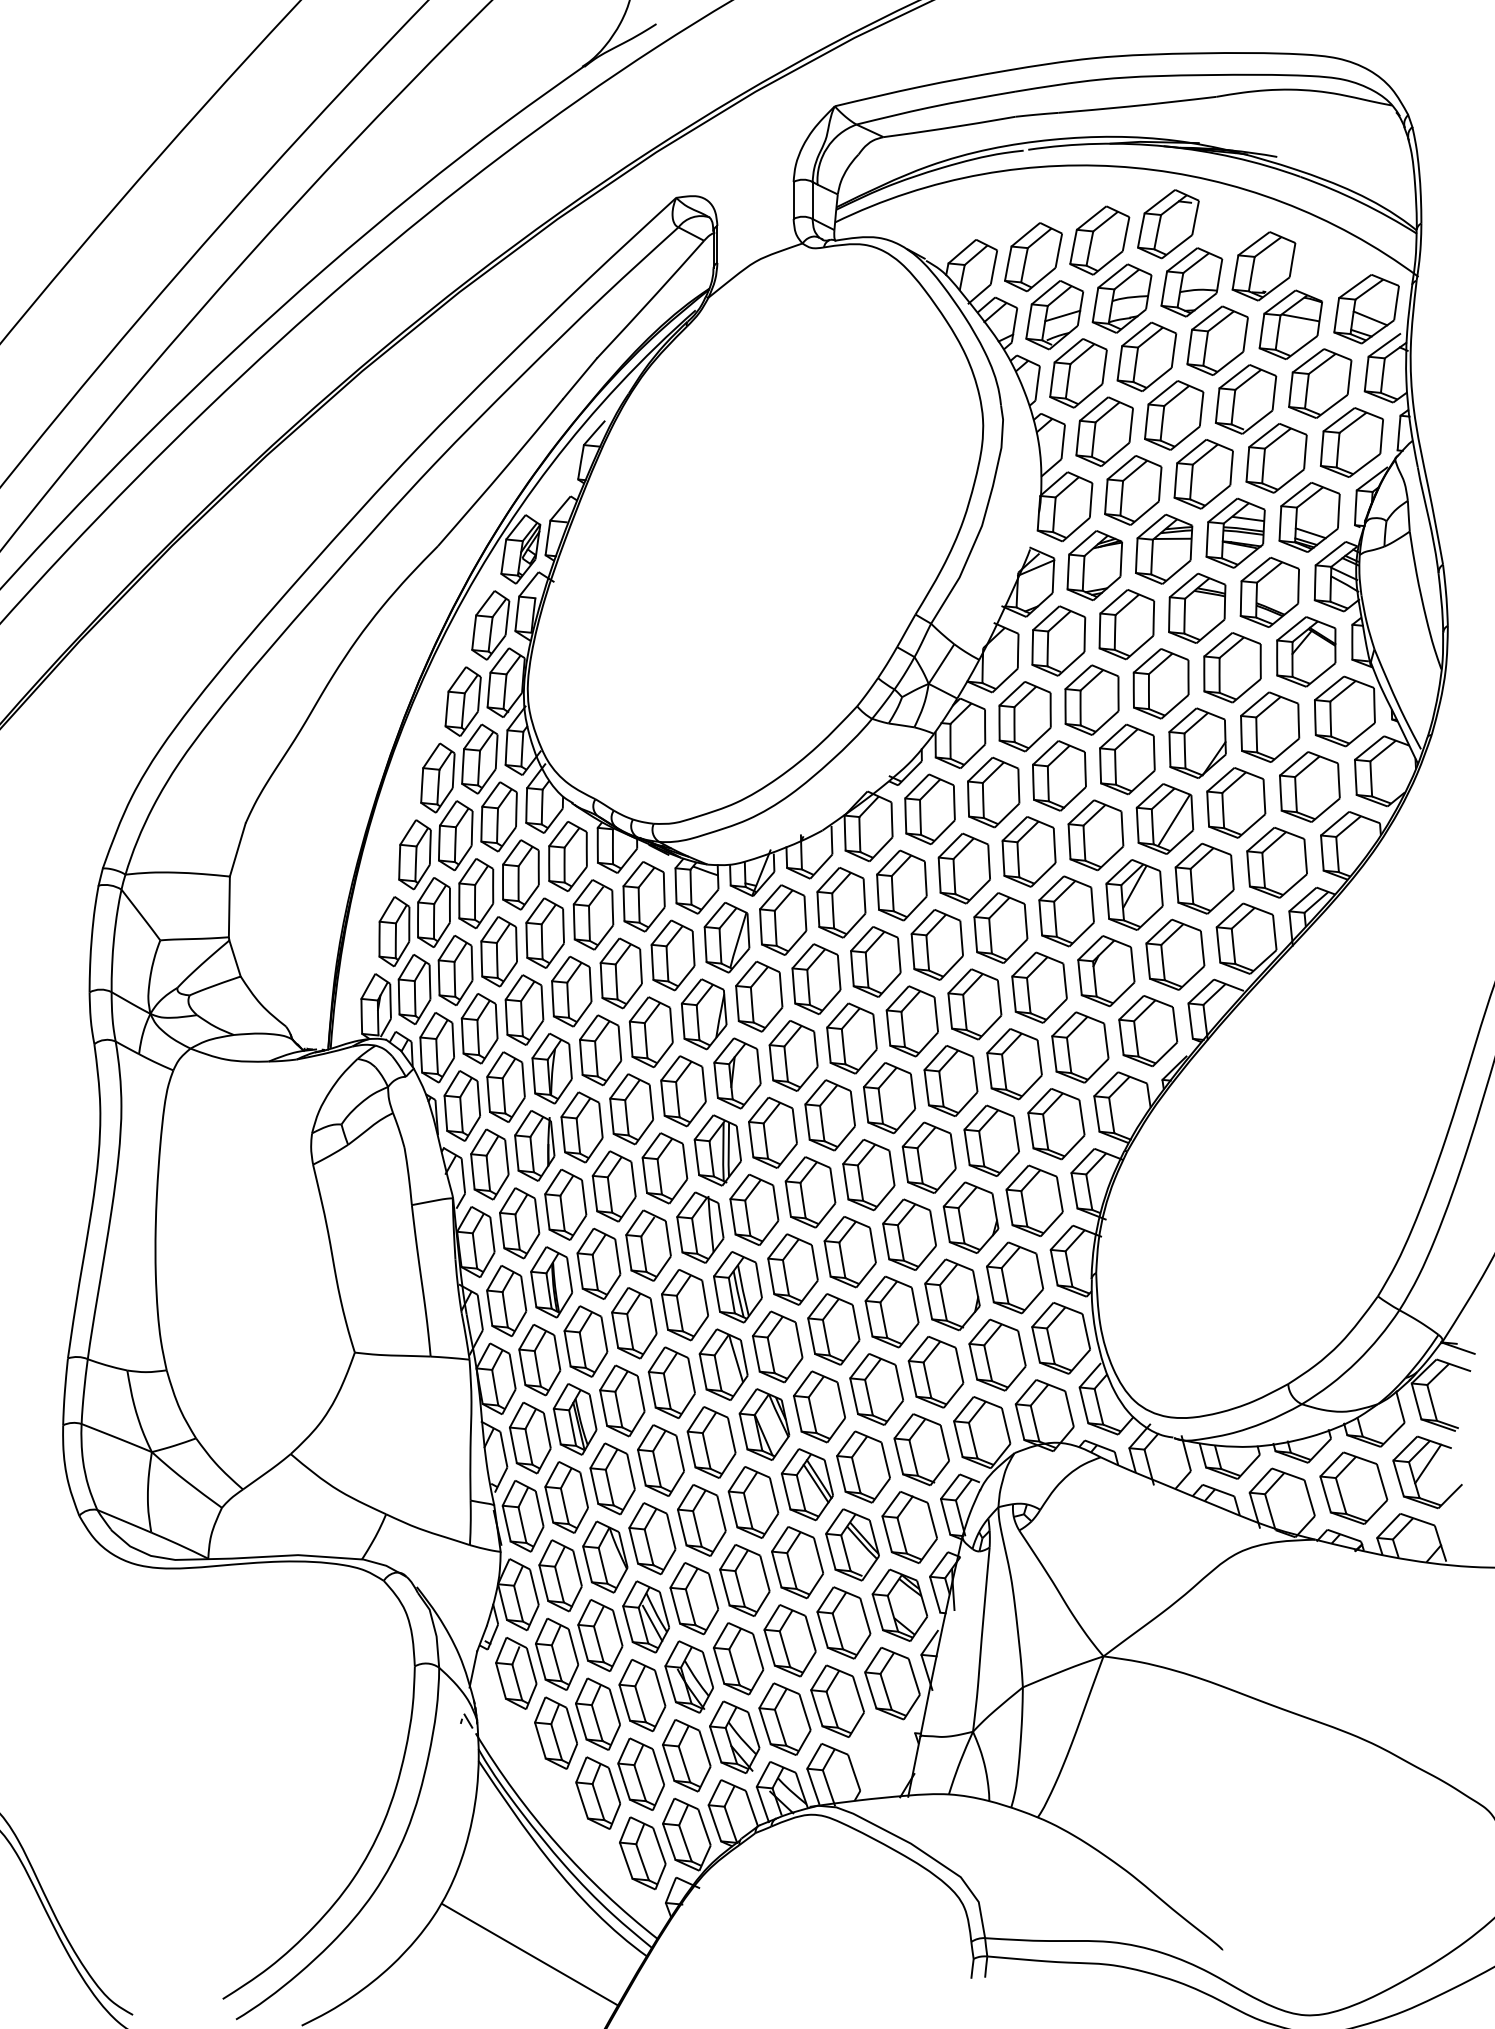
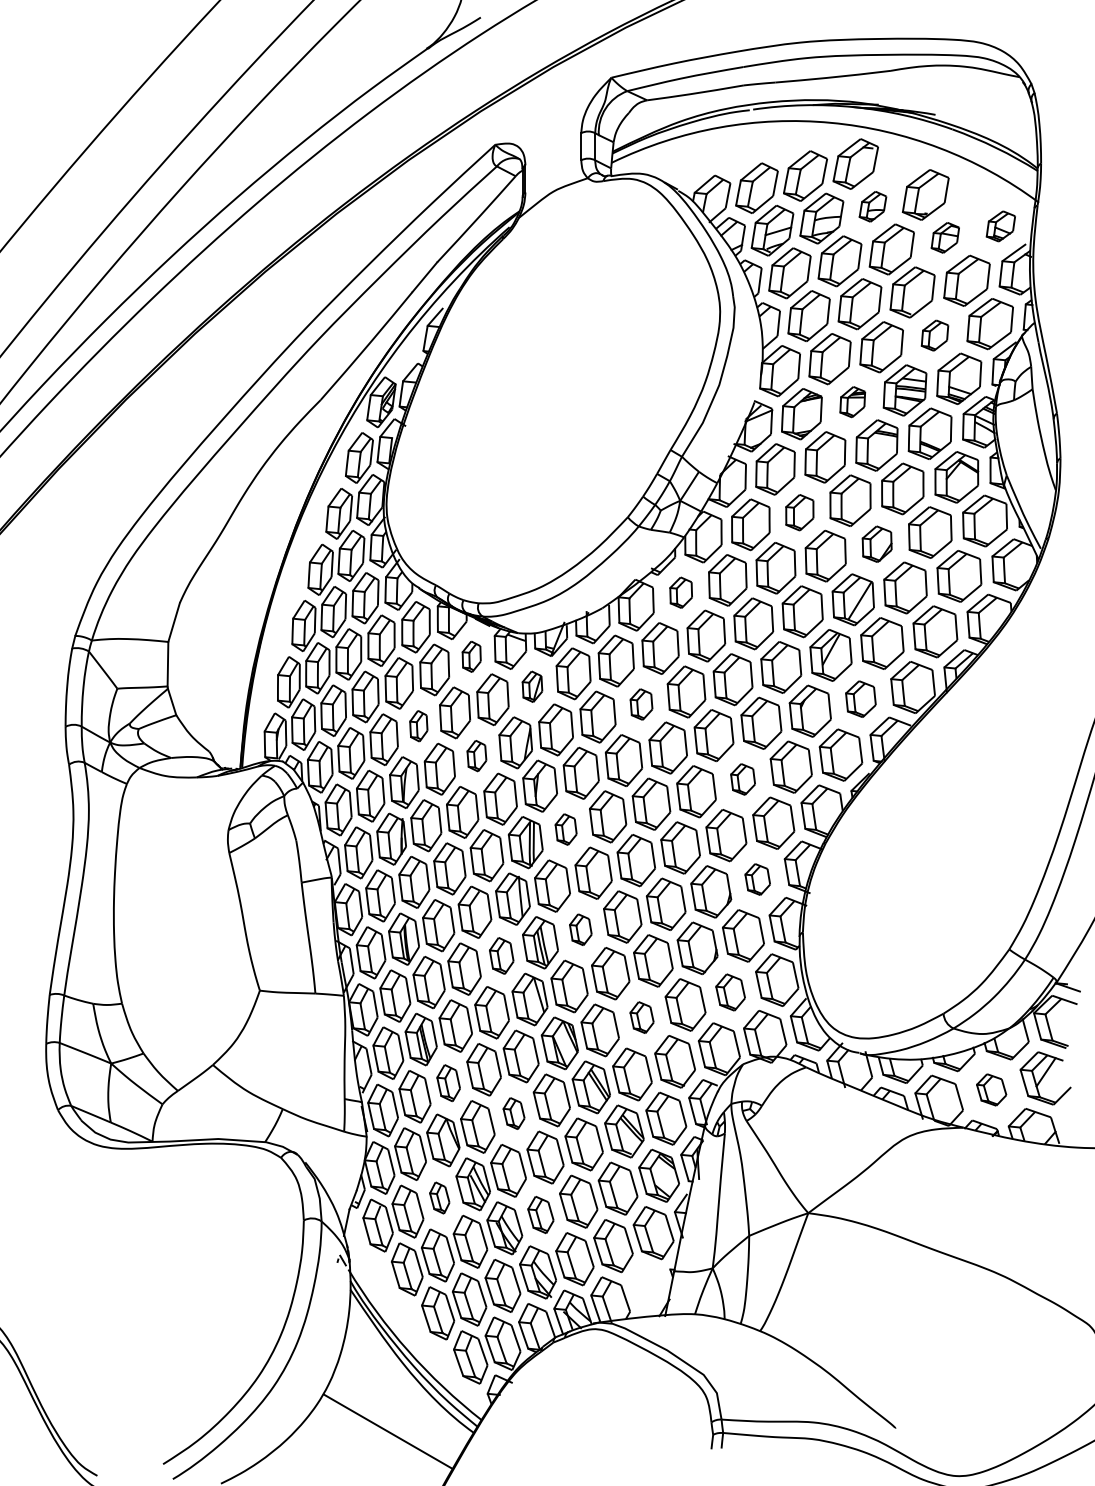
part: (1191, 282) -> (872, 206), size x0.6
part: (1366, 309) -> (1000, 226), size x0.6
part: (1290, 324) -> (945, 237), size x0.6
part: (1276, 458) -> (934, 335), size x0.6
part: (1164, 548) -> (852, 401), size x0.6
part: (1091, 699) -> (799, 512), size x0.7
part: (1197, 742) -> (877, 543), size x0.7
part: (929, 809) -> (680, 592), size x0.6
part: (643, 896) -> (471, 656), size x0.6
part: (726, 937) -> (532, 686), size x0.6
part: (1175, 954) -> (861, 699), size x0.7
part: (875, 961) -> (641, 704), size x0.6
part: (571, 991) -> (418, 726), size x0.6
part: (650, 1032) -> (476, 756), size x0.6
part: (1014, 1064) -> (743, 779), size x0.6
part: (772, 1132) -> (565, 829), size x0.6
part: (1034, 1200) -> (757, 879), size x0.6
part: (792, 1269) -> (580, 929), size x0.6
part: (684, 1305) -> (501, 956), size x0.7
part: (997, 1354) -> (730, 992), size x0.7
part: (876, 1389) -> (641, 1017), size x0.6
part: (612, 1478) -> (448, 1082), size x0.7
part: (1353, 1487) -> (991, 1089), size x0.6
part: (701, 1520) -> (513, 1113), size x0.6
part: (600, 1635) -> (439, 1197), size x0.6
part: (738, 1658) -> (540, 1214), size x0.7

